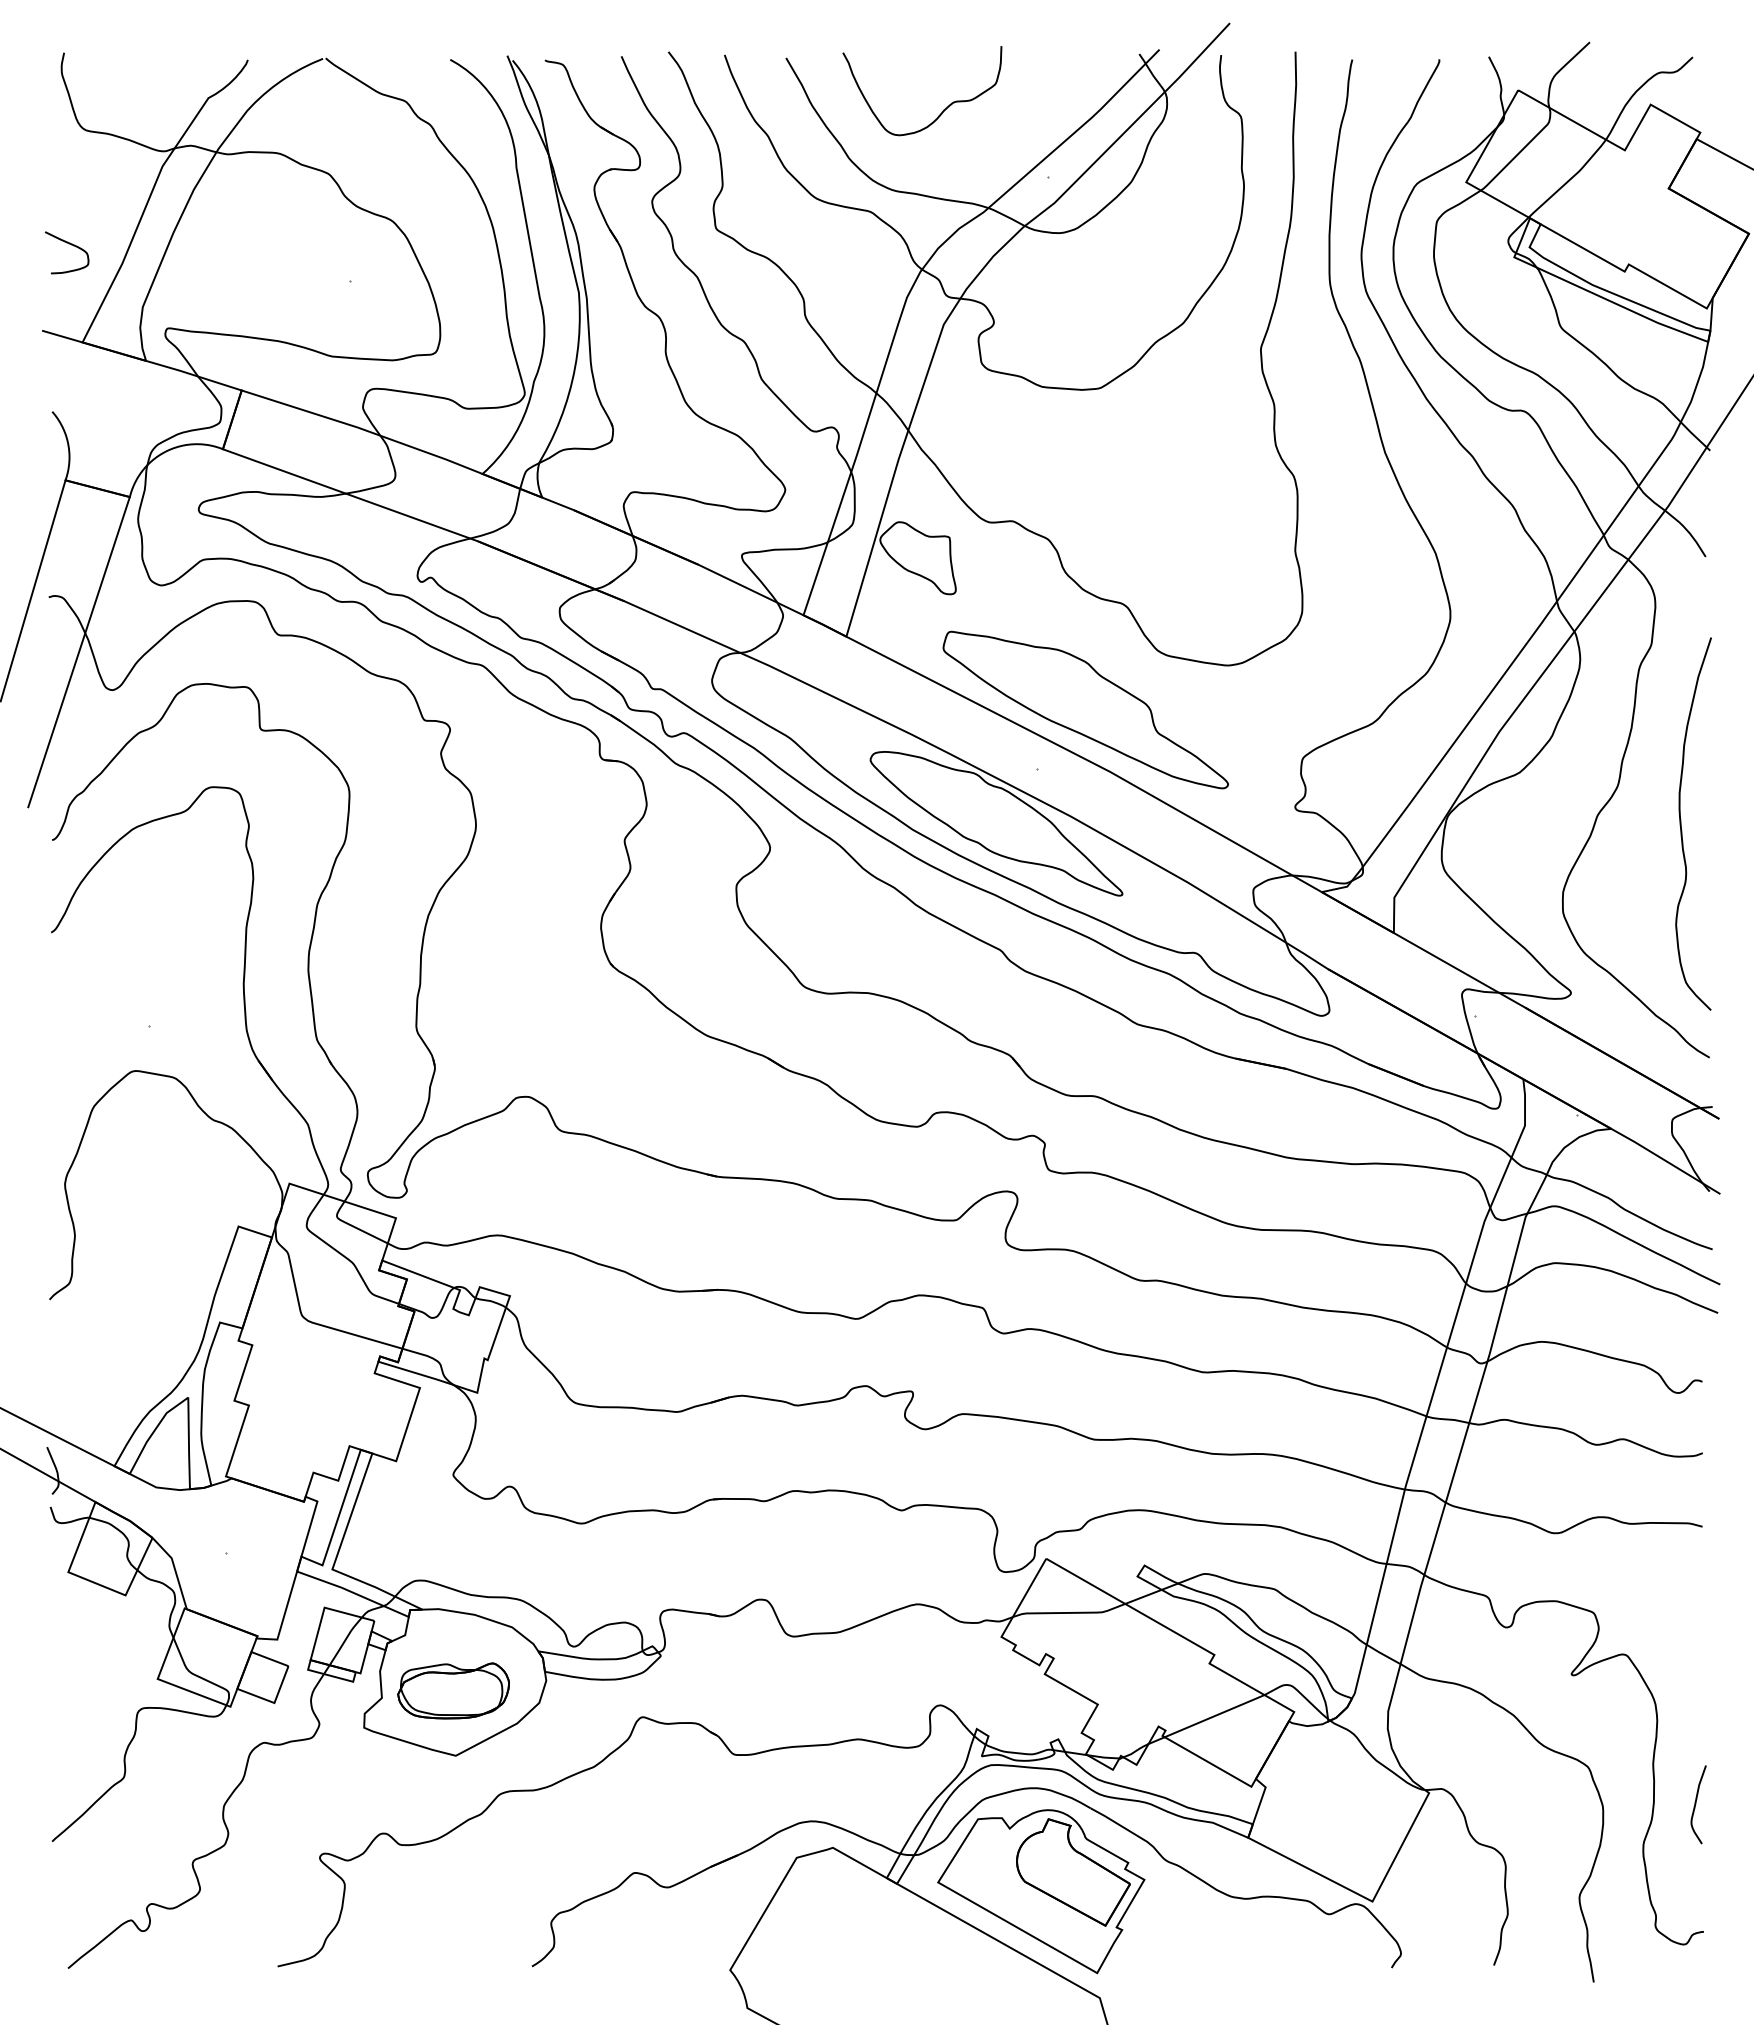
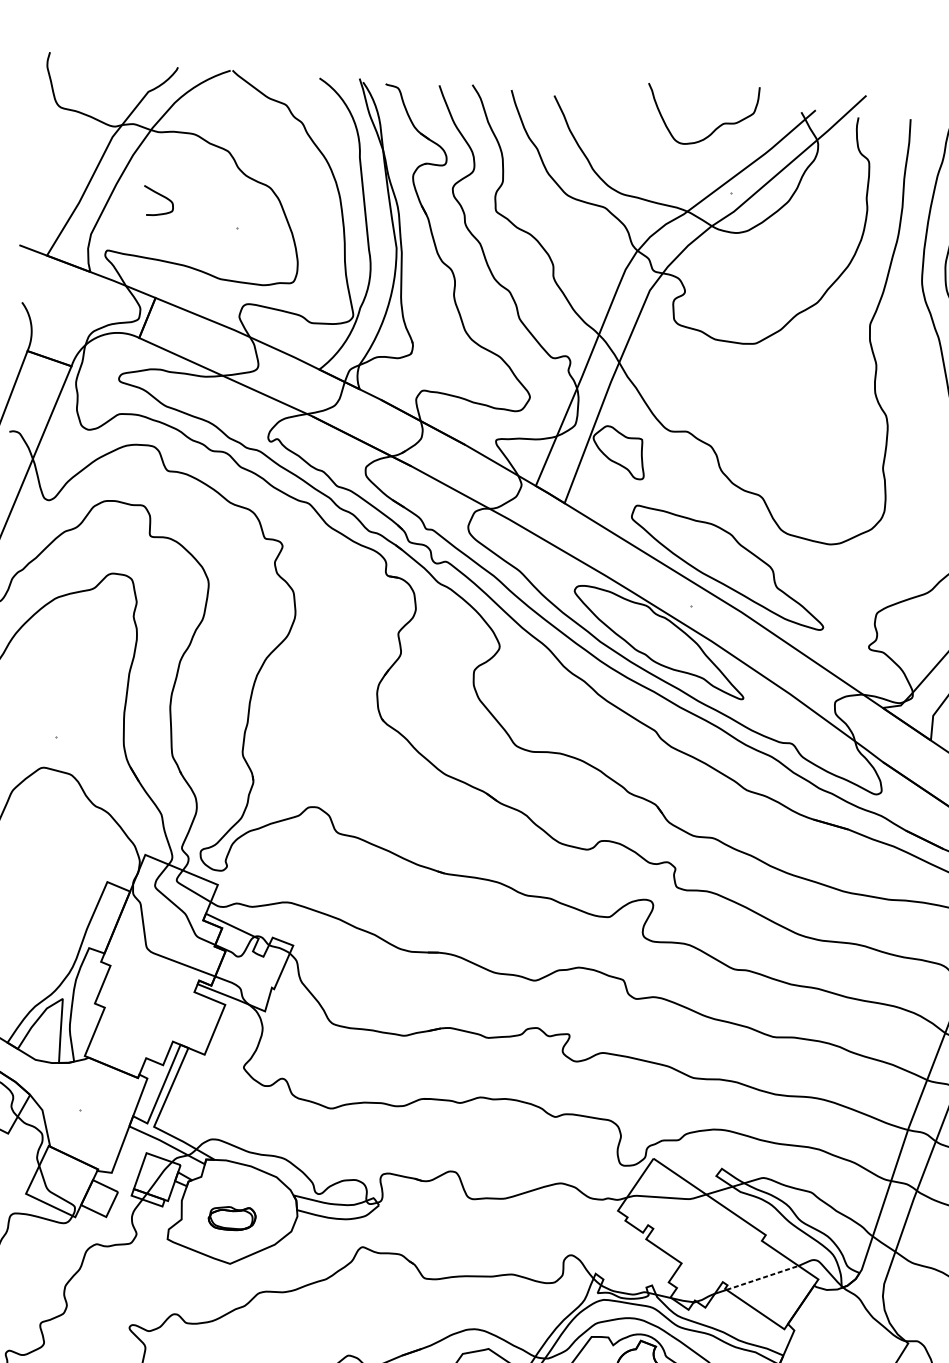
curve: (942, 110) -> (715, 128), moved
curve: (71, 245) -> (162, 196), moved
part: (453, 1690) -> (232, 1218), size x0.6
line: (1215, 1715) -> (763, 1277), solid -> dashed

